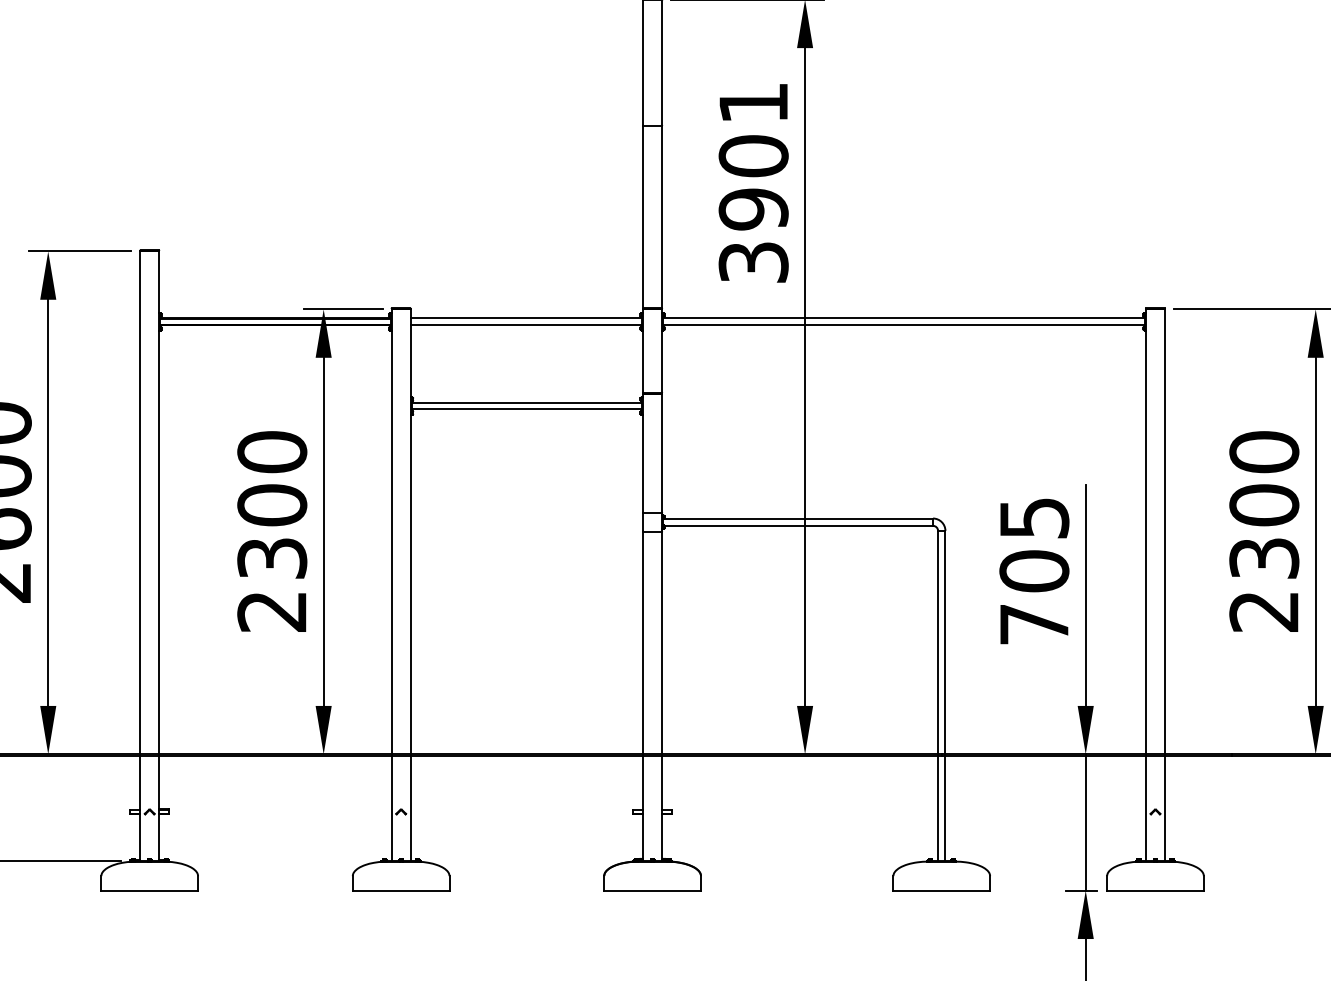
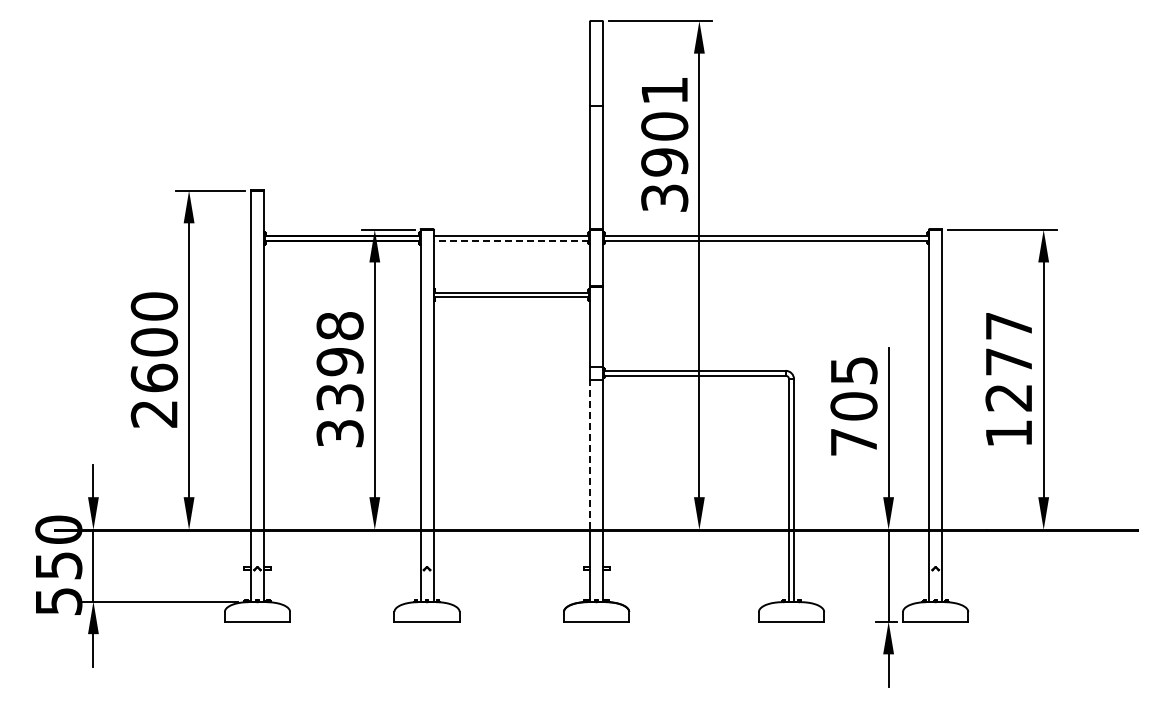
line: (526, 325) -> (511, 240), solid -> dashed
text: (271, 531) -> (339, 379), 2300 -> 3398
text: (1263, 531) -> (1008, 379), 2300 -> 1277
line: (643, 644) -> (590, 455), solid -> dashed

